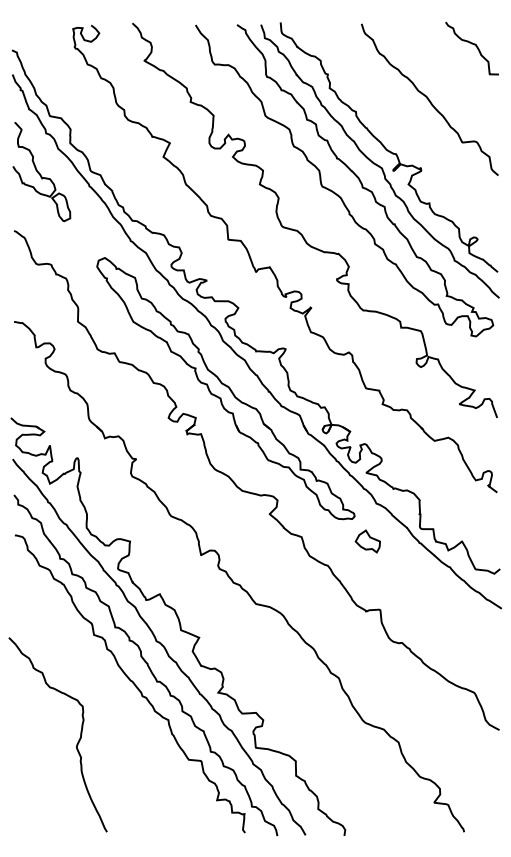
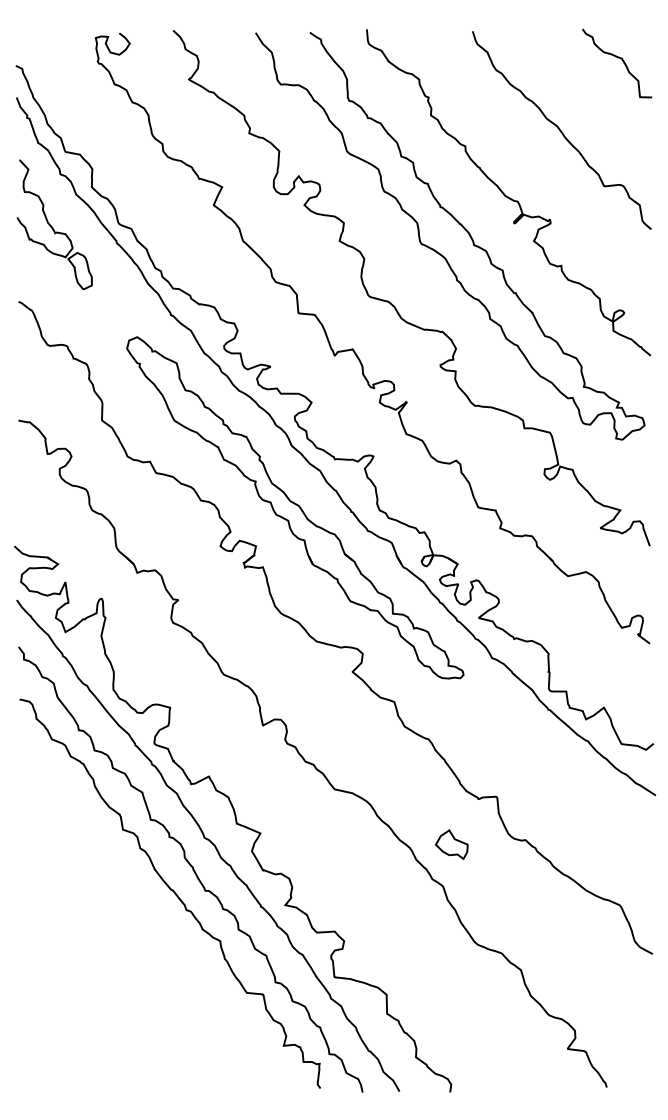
curve: (378, 164) -> (494, 215), removed
part: (367, 541) -> (451, 844), moved
curve: (76, 744) -> (100, 972), removed

